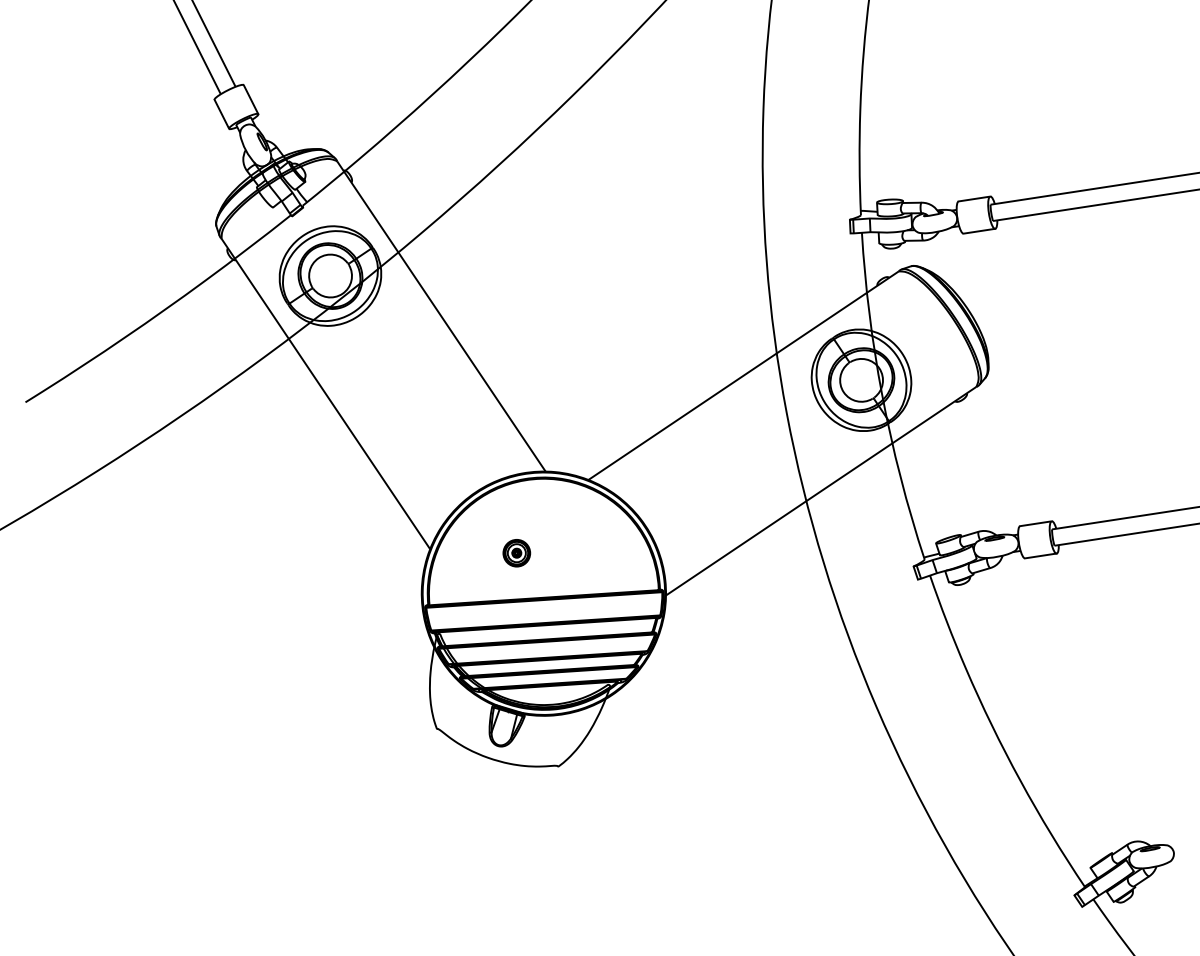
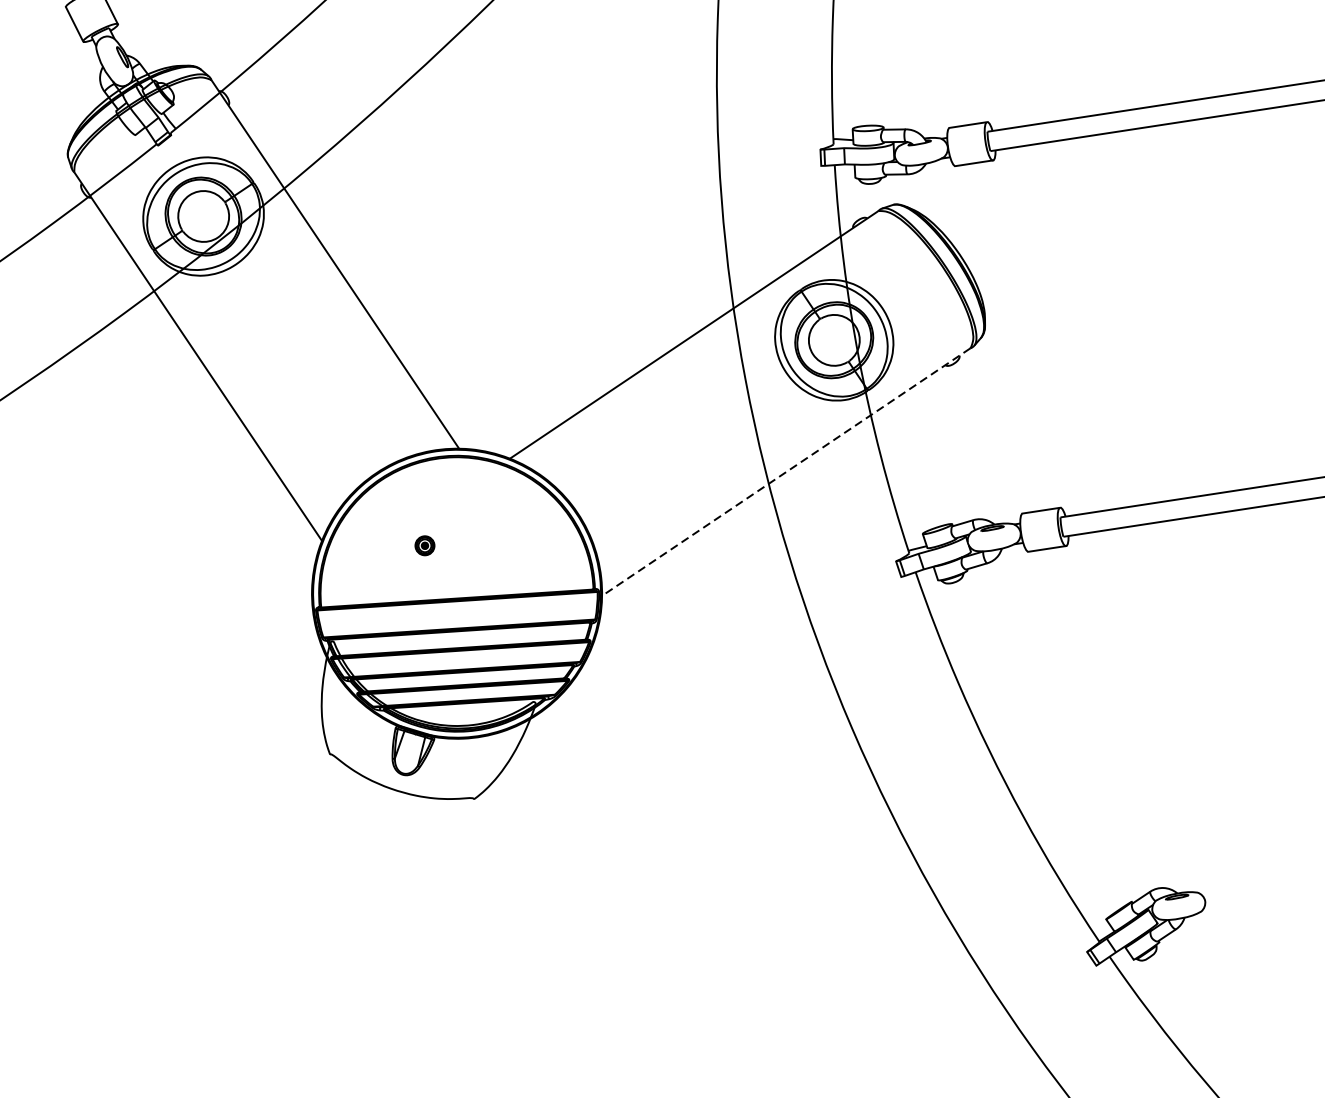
line: (821, 491) -> (786, 472), solid -> dashed
part: (516, 553) -> (424, 545), size x0.6

